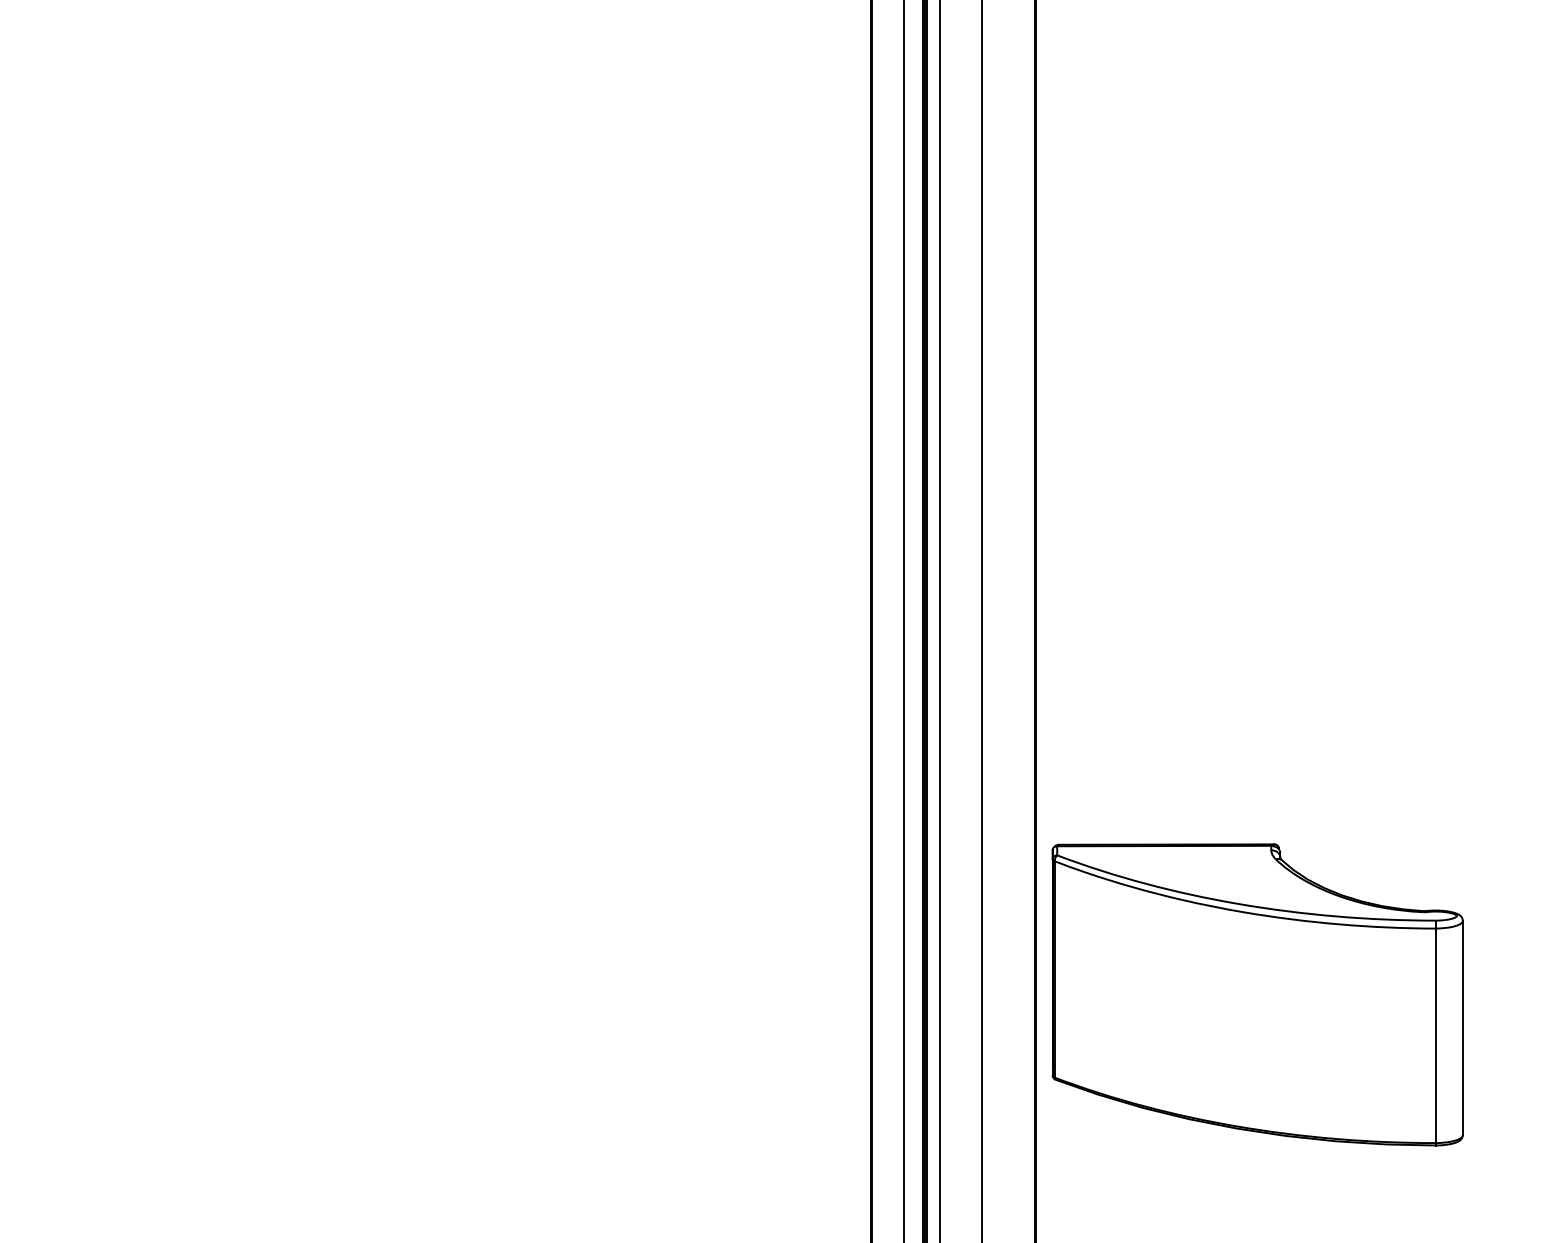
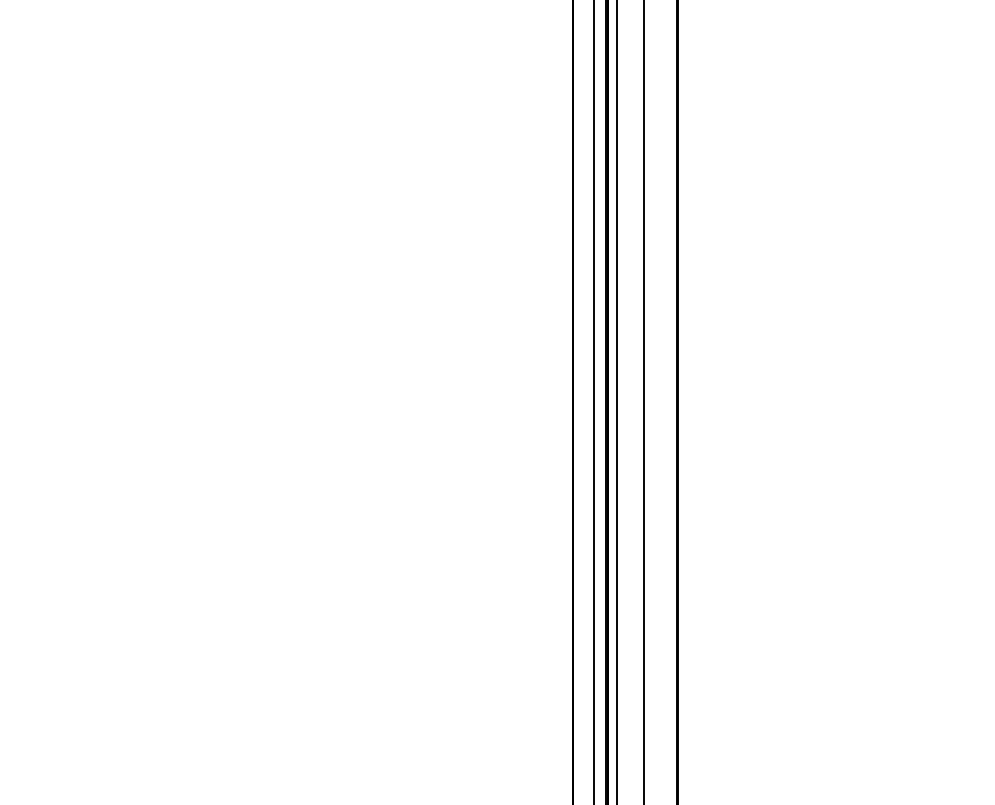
part: (1257, 994) -> (819, 665), removed

